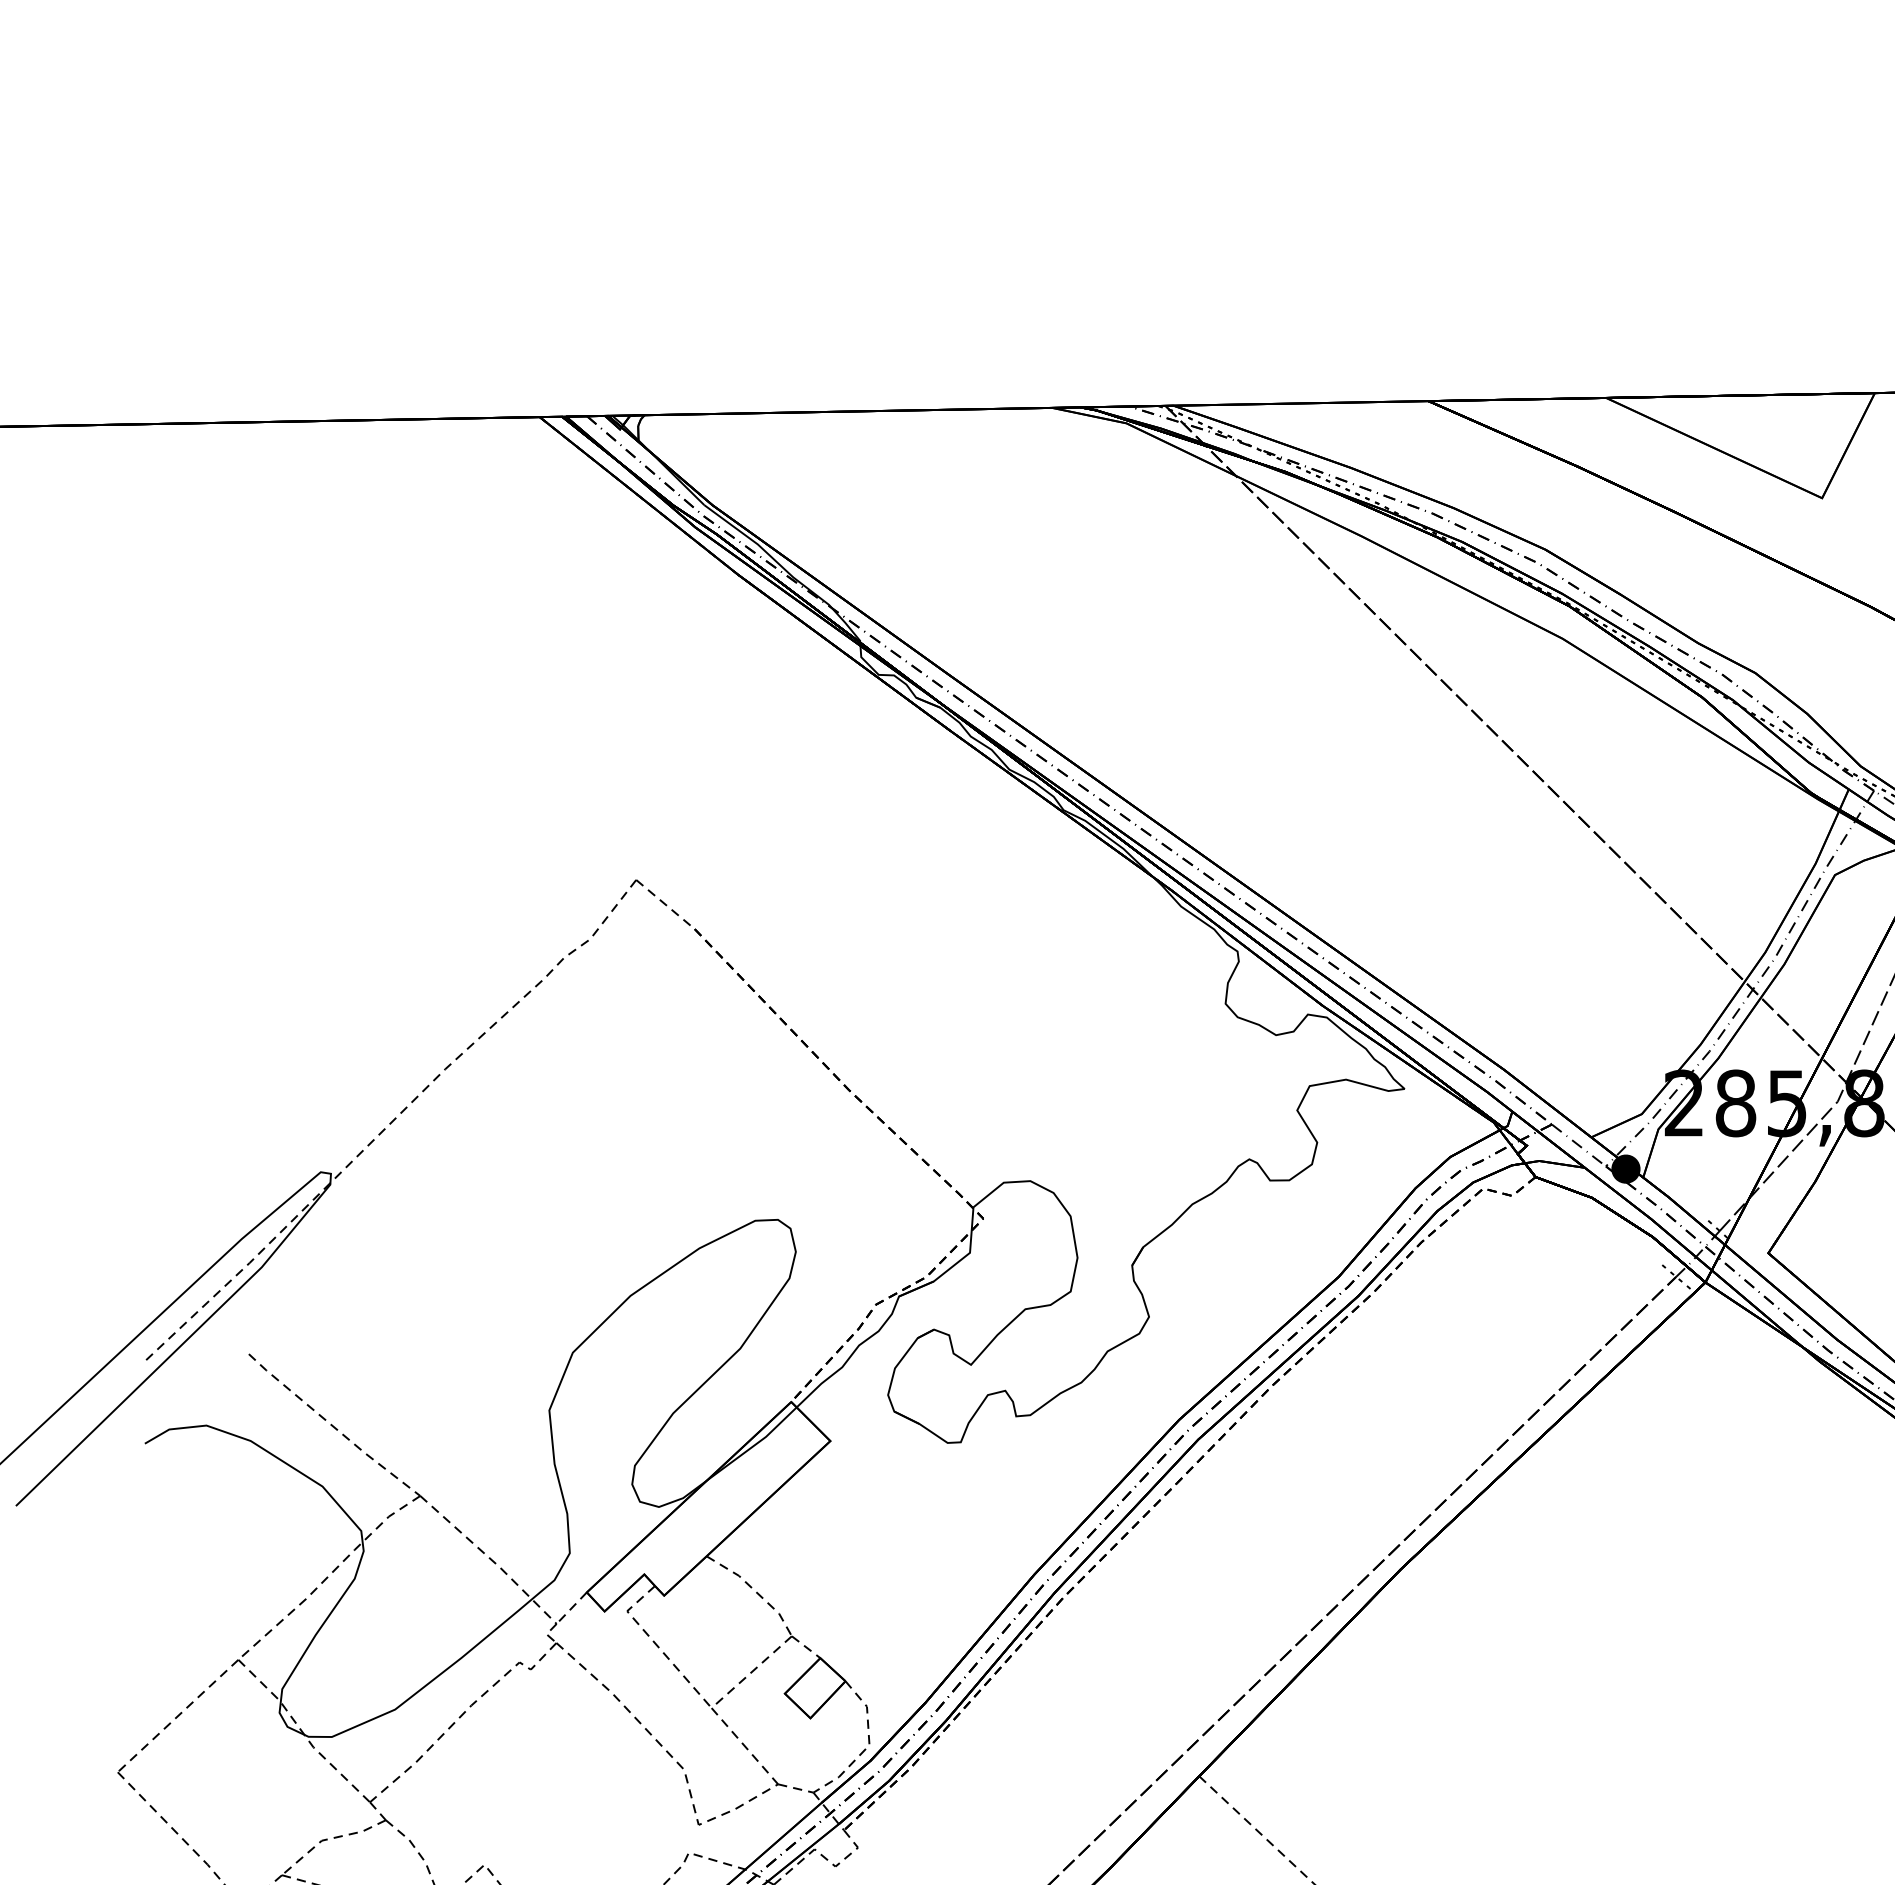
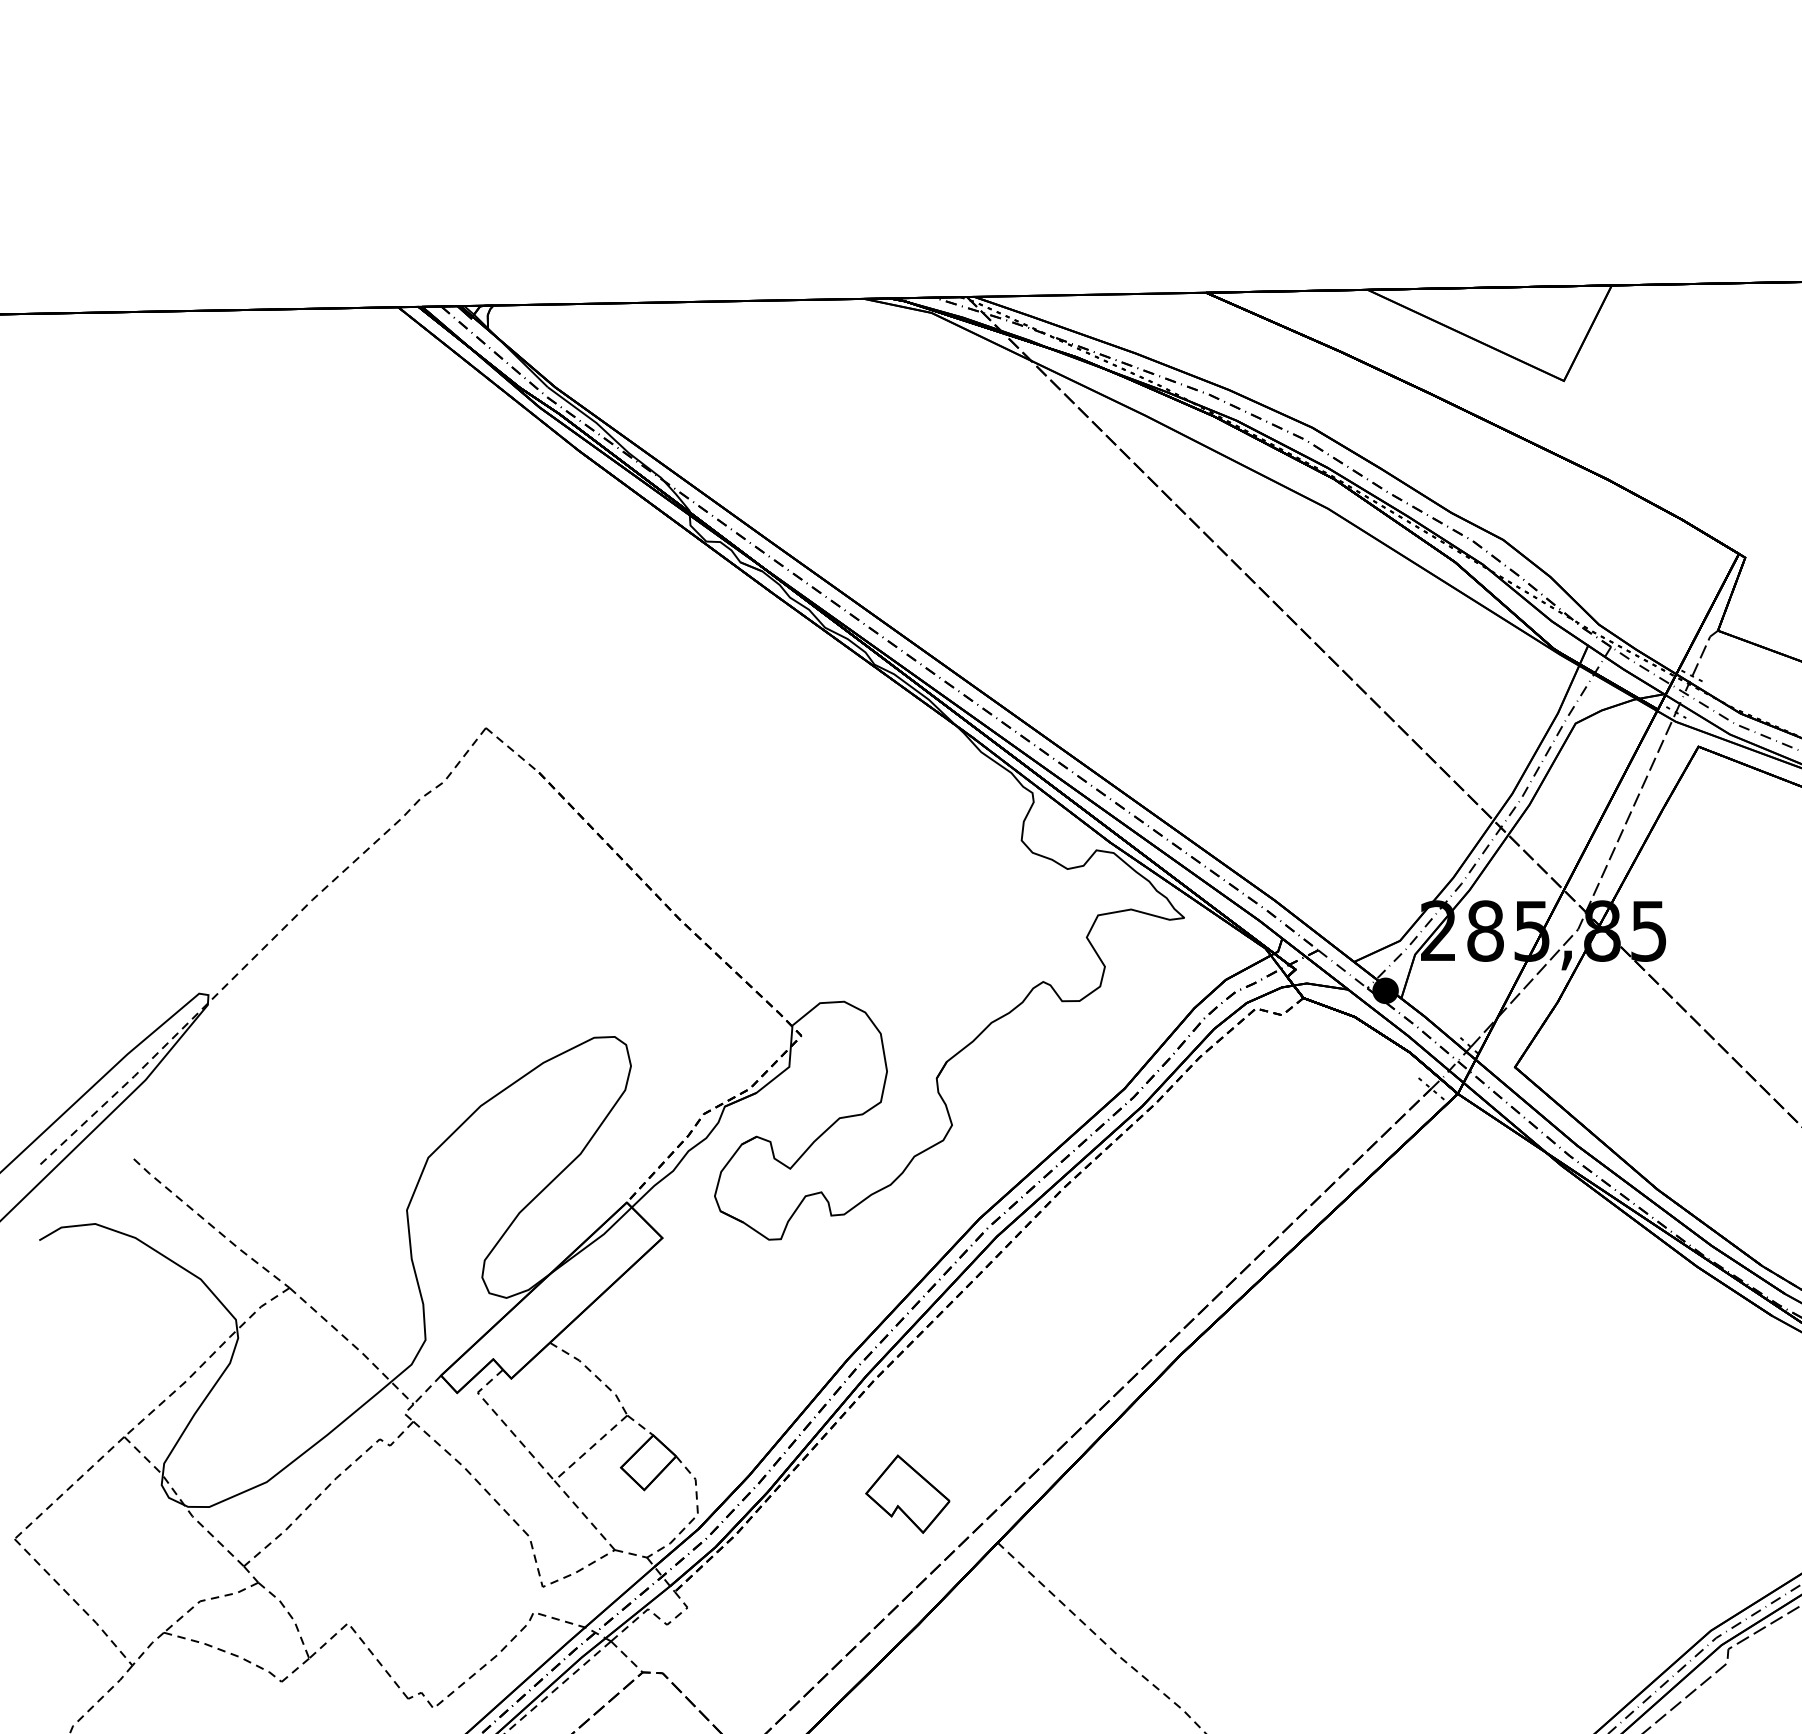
part: (1099, 1722) -> (907, 1493), added

